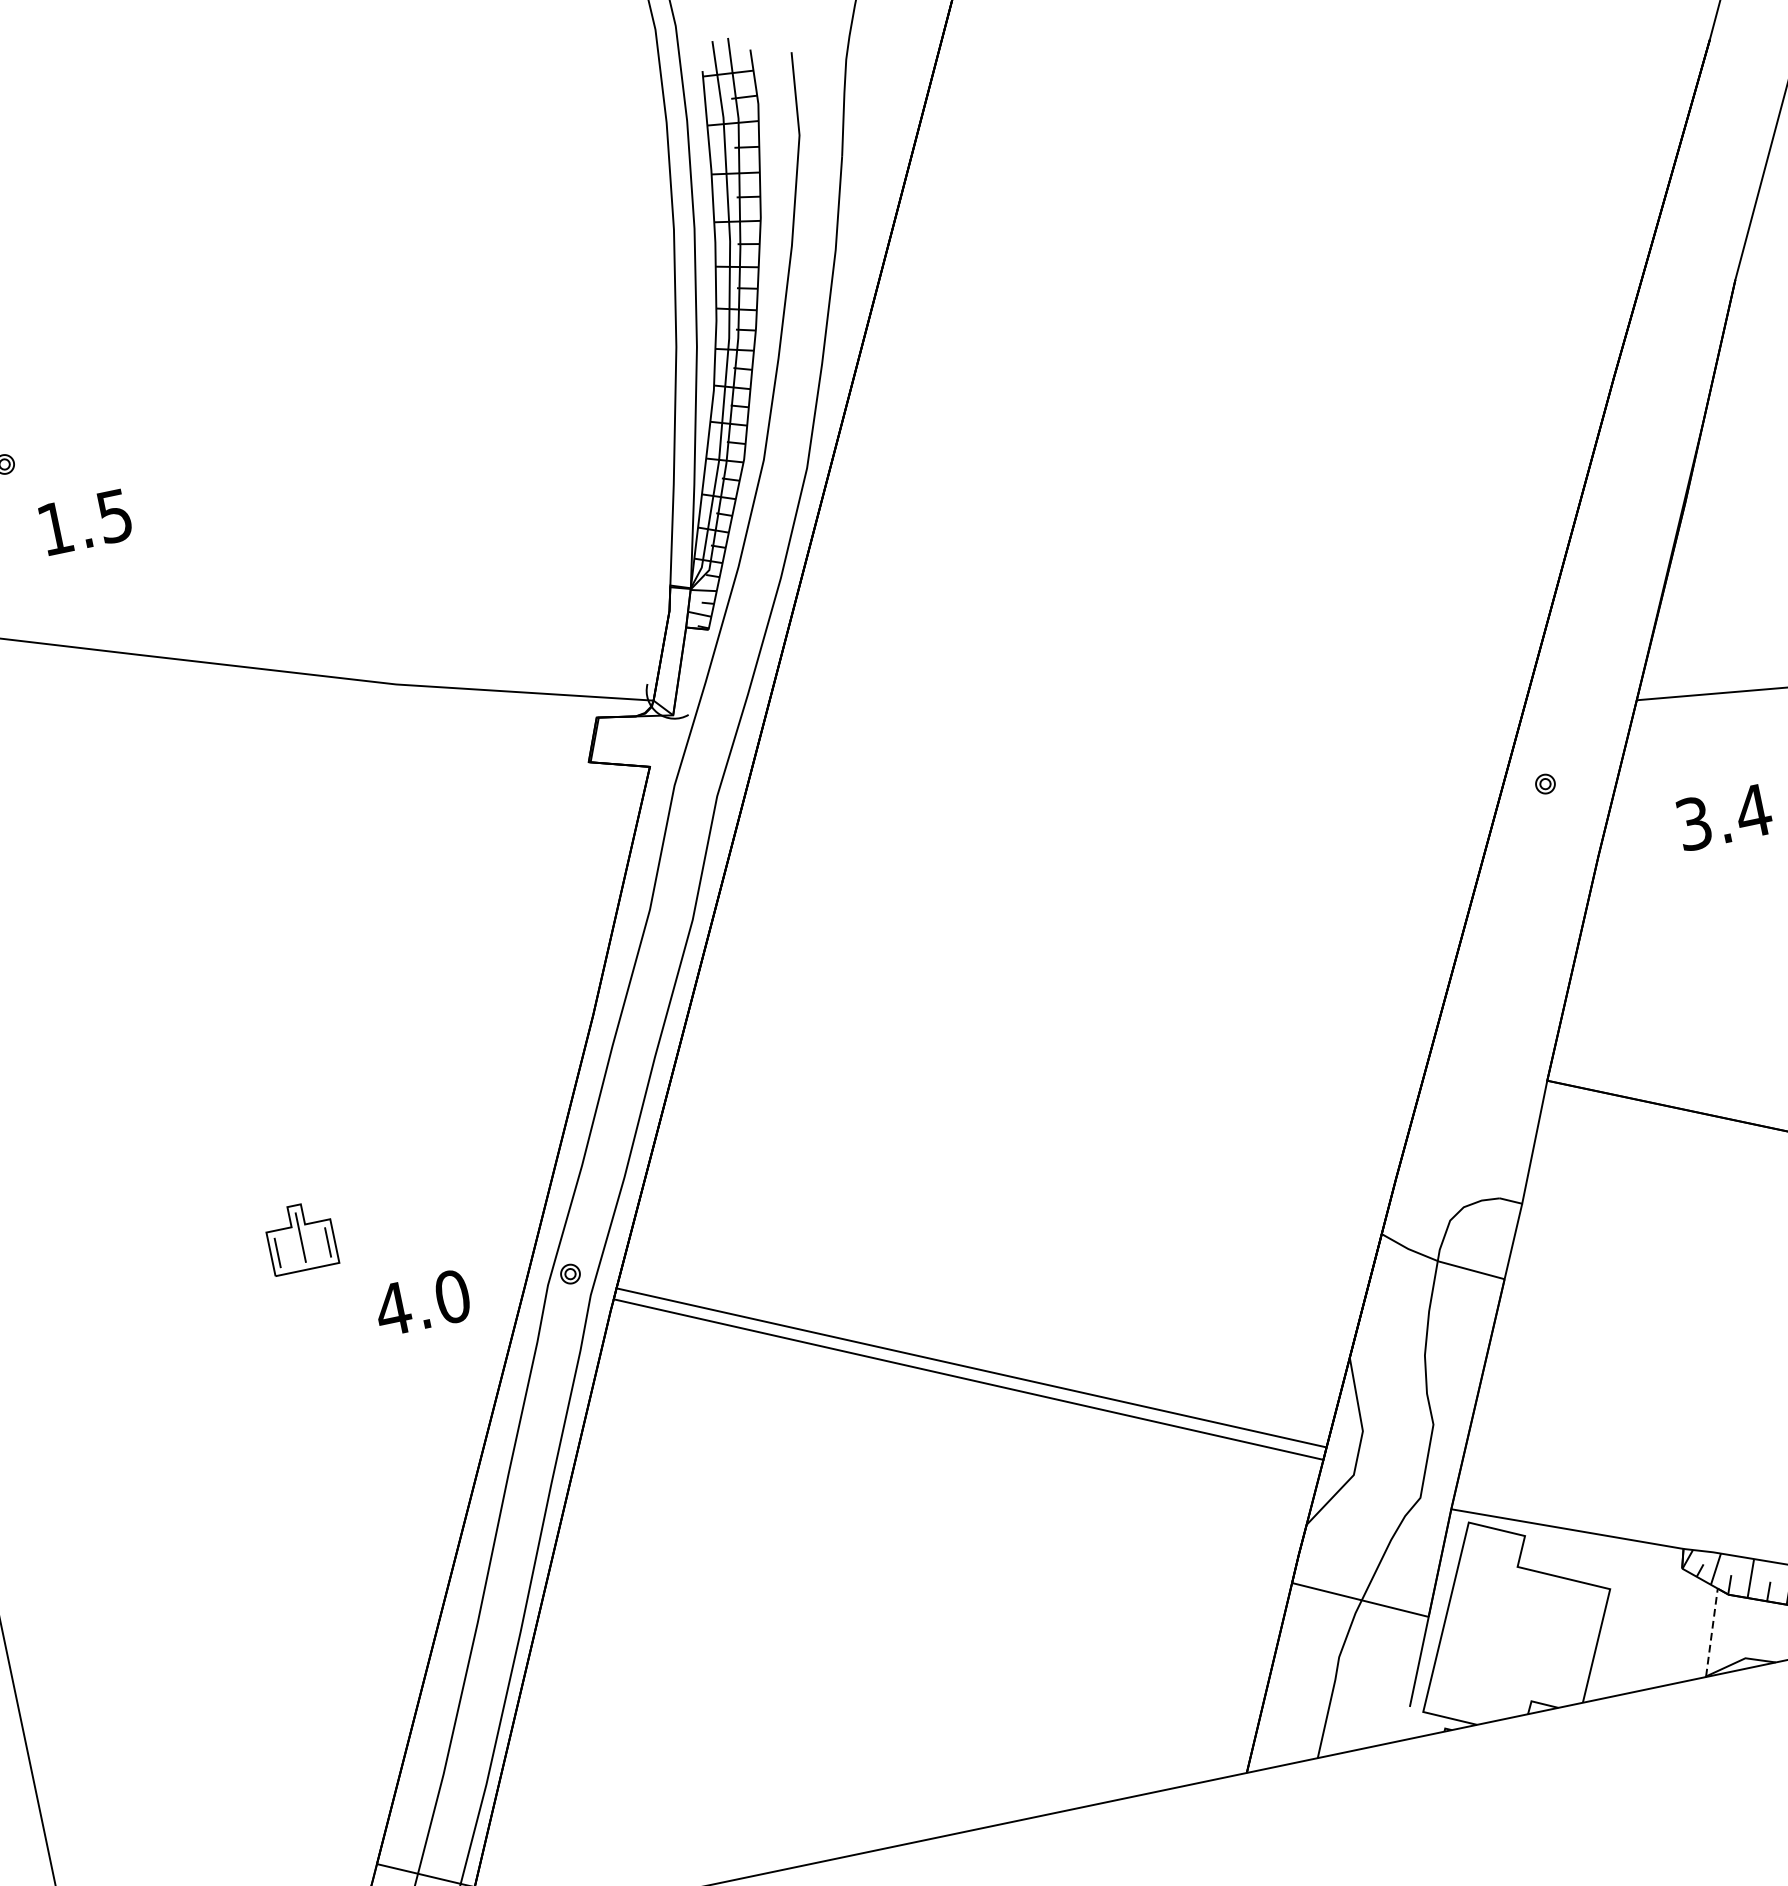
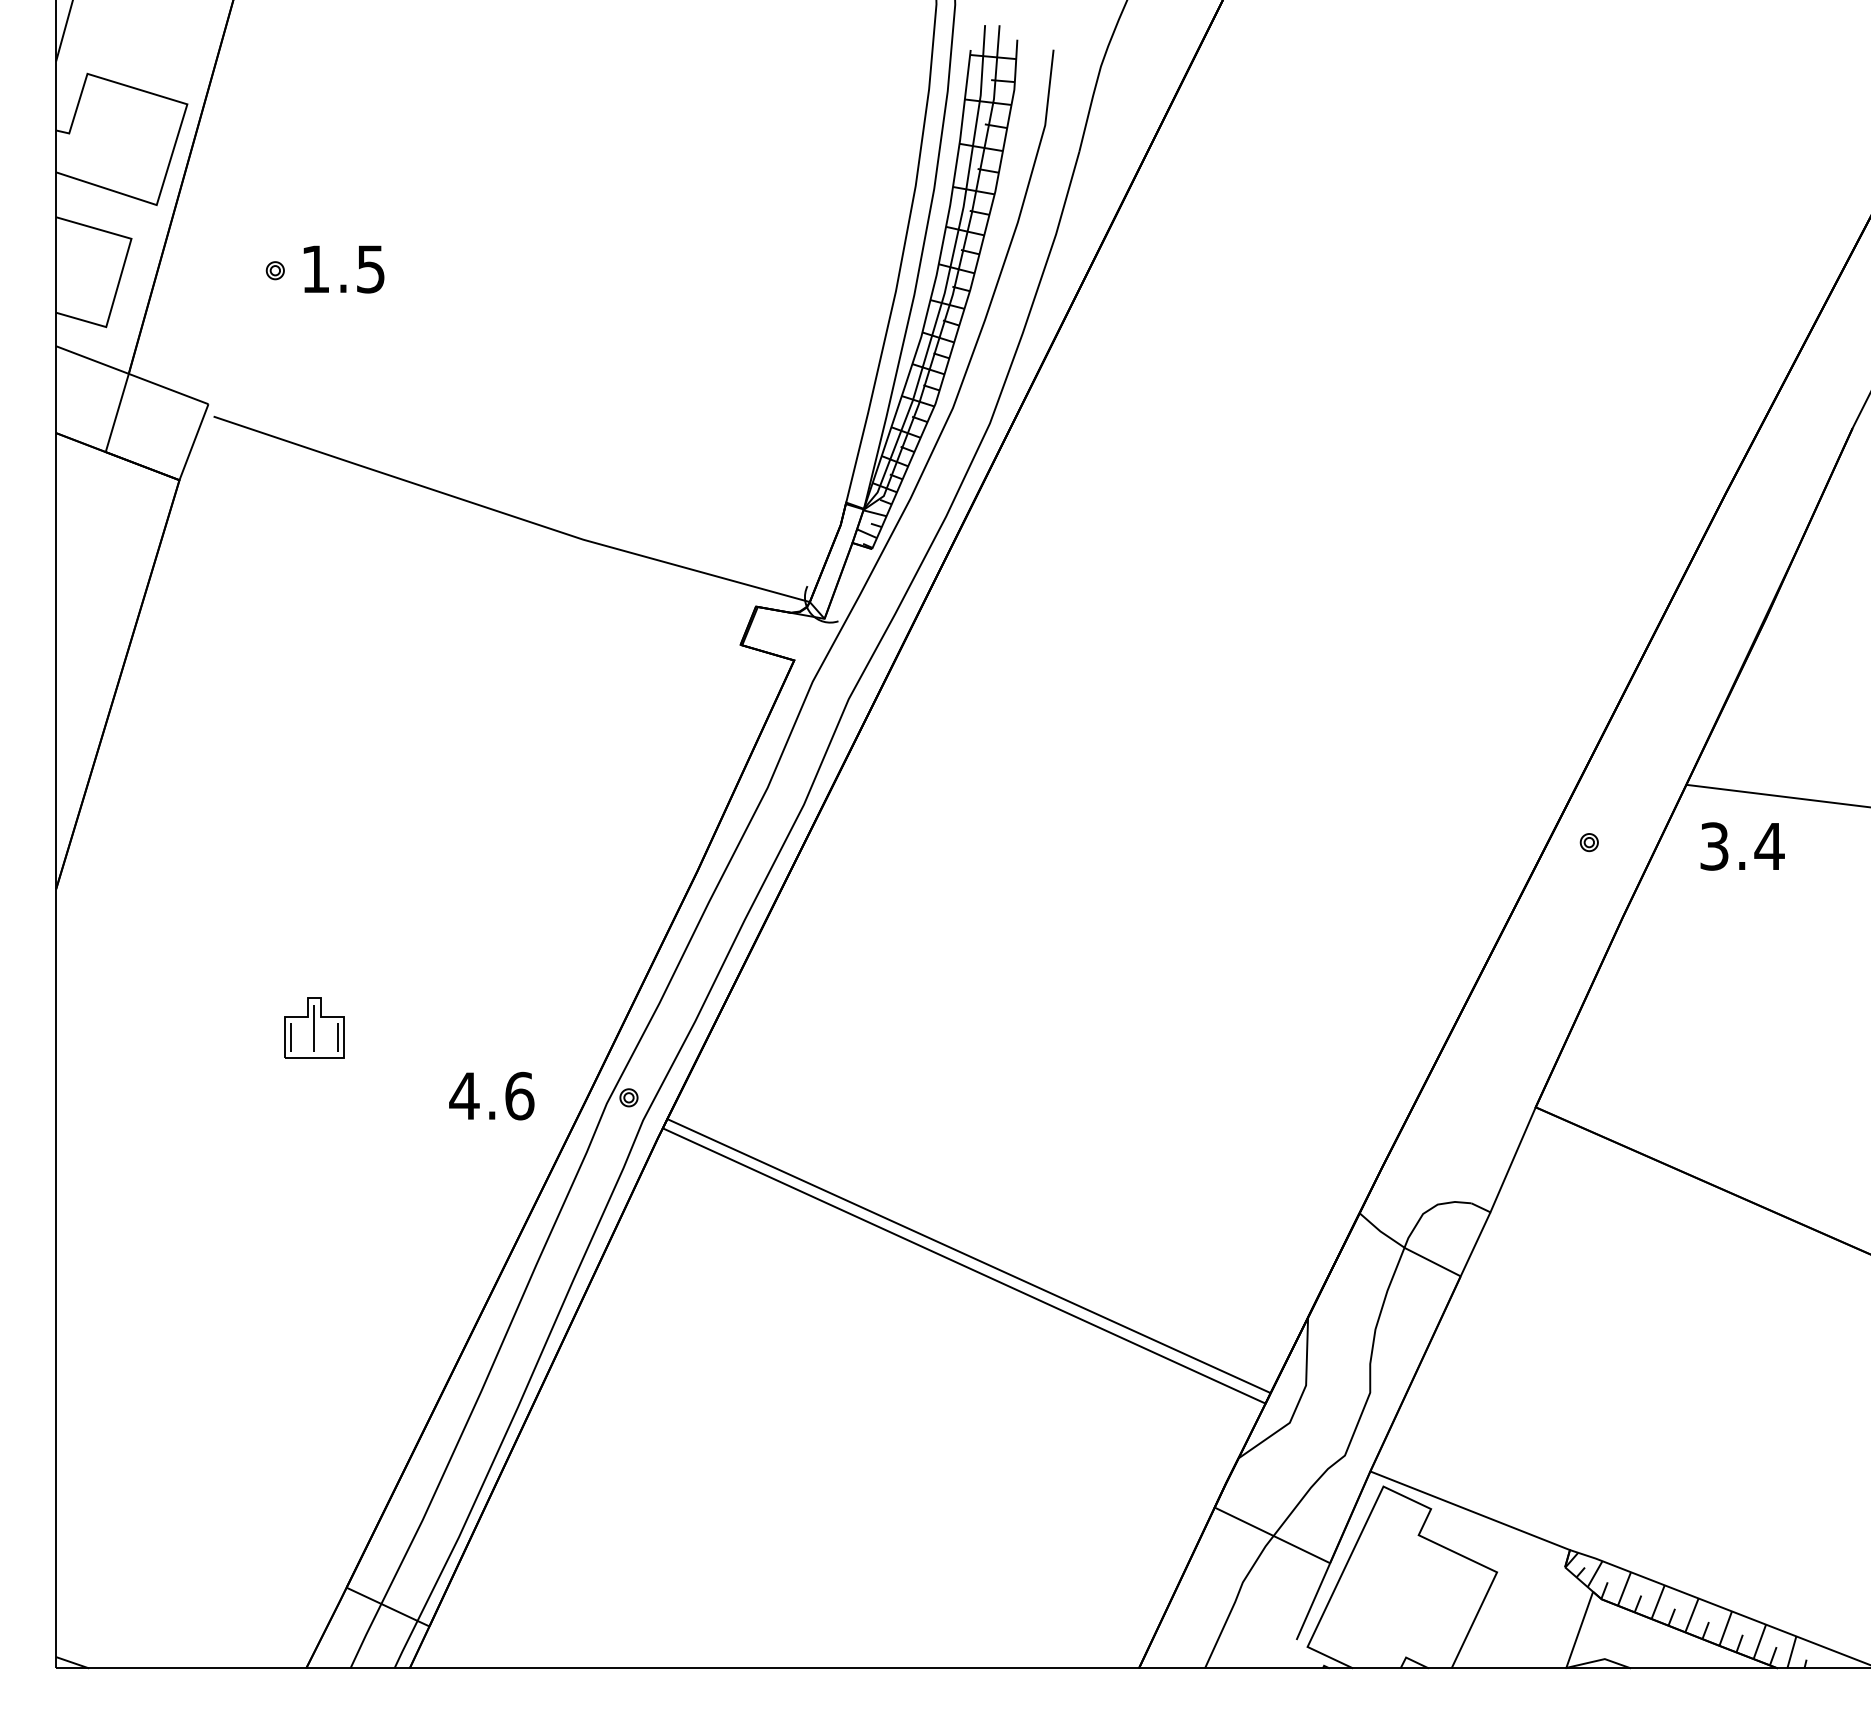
text: (85, 522) -> (343, 269), moved
text: (1724, 817) -> (1742, 846), moved
part: (300, 1236) -> (314, 1027), moved
text: (452, 1296) -> (519, 1095), 4.0 -> 4.6
line: (1711, 1632) -> (1579, 1629), dashed -> solid

